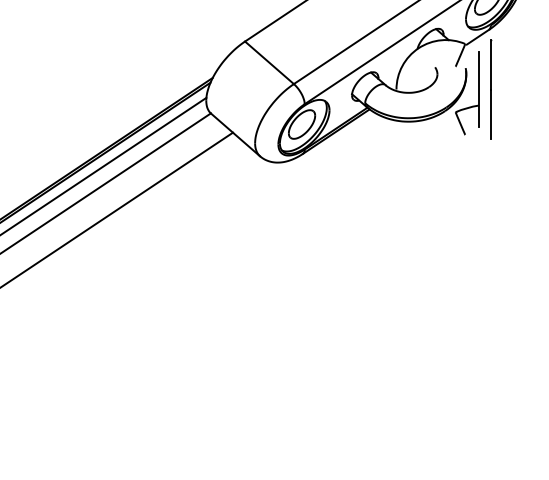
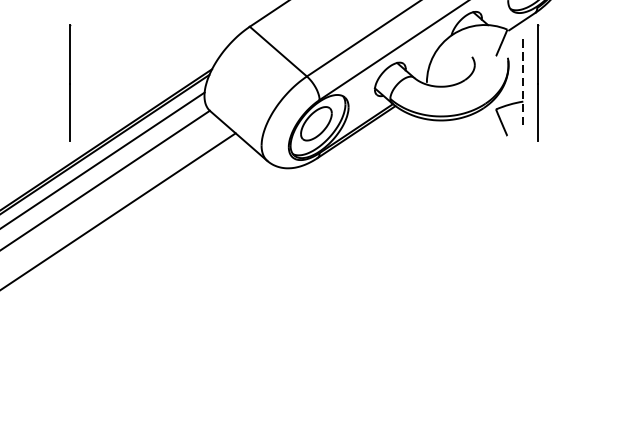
line: (91, 89) -> (70, 82), added
line: (478, 90) -> (522, 84), solid -> dashed

